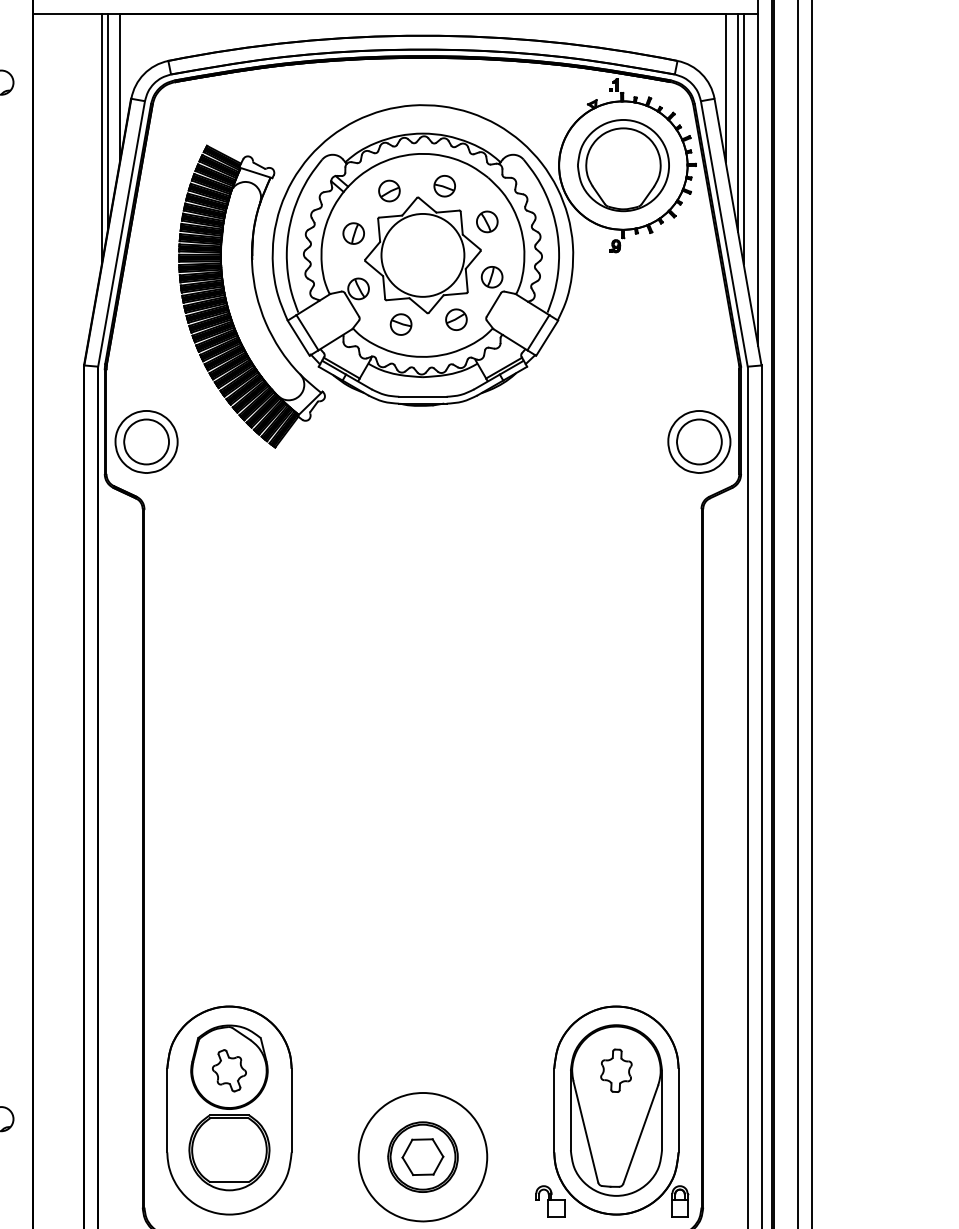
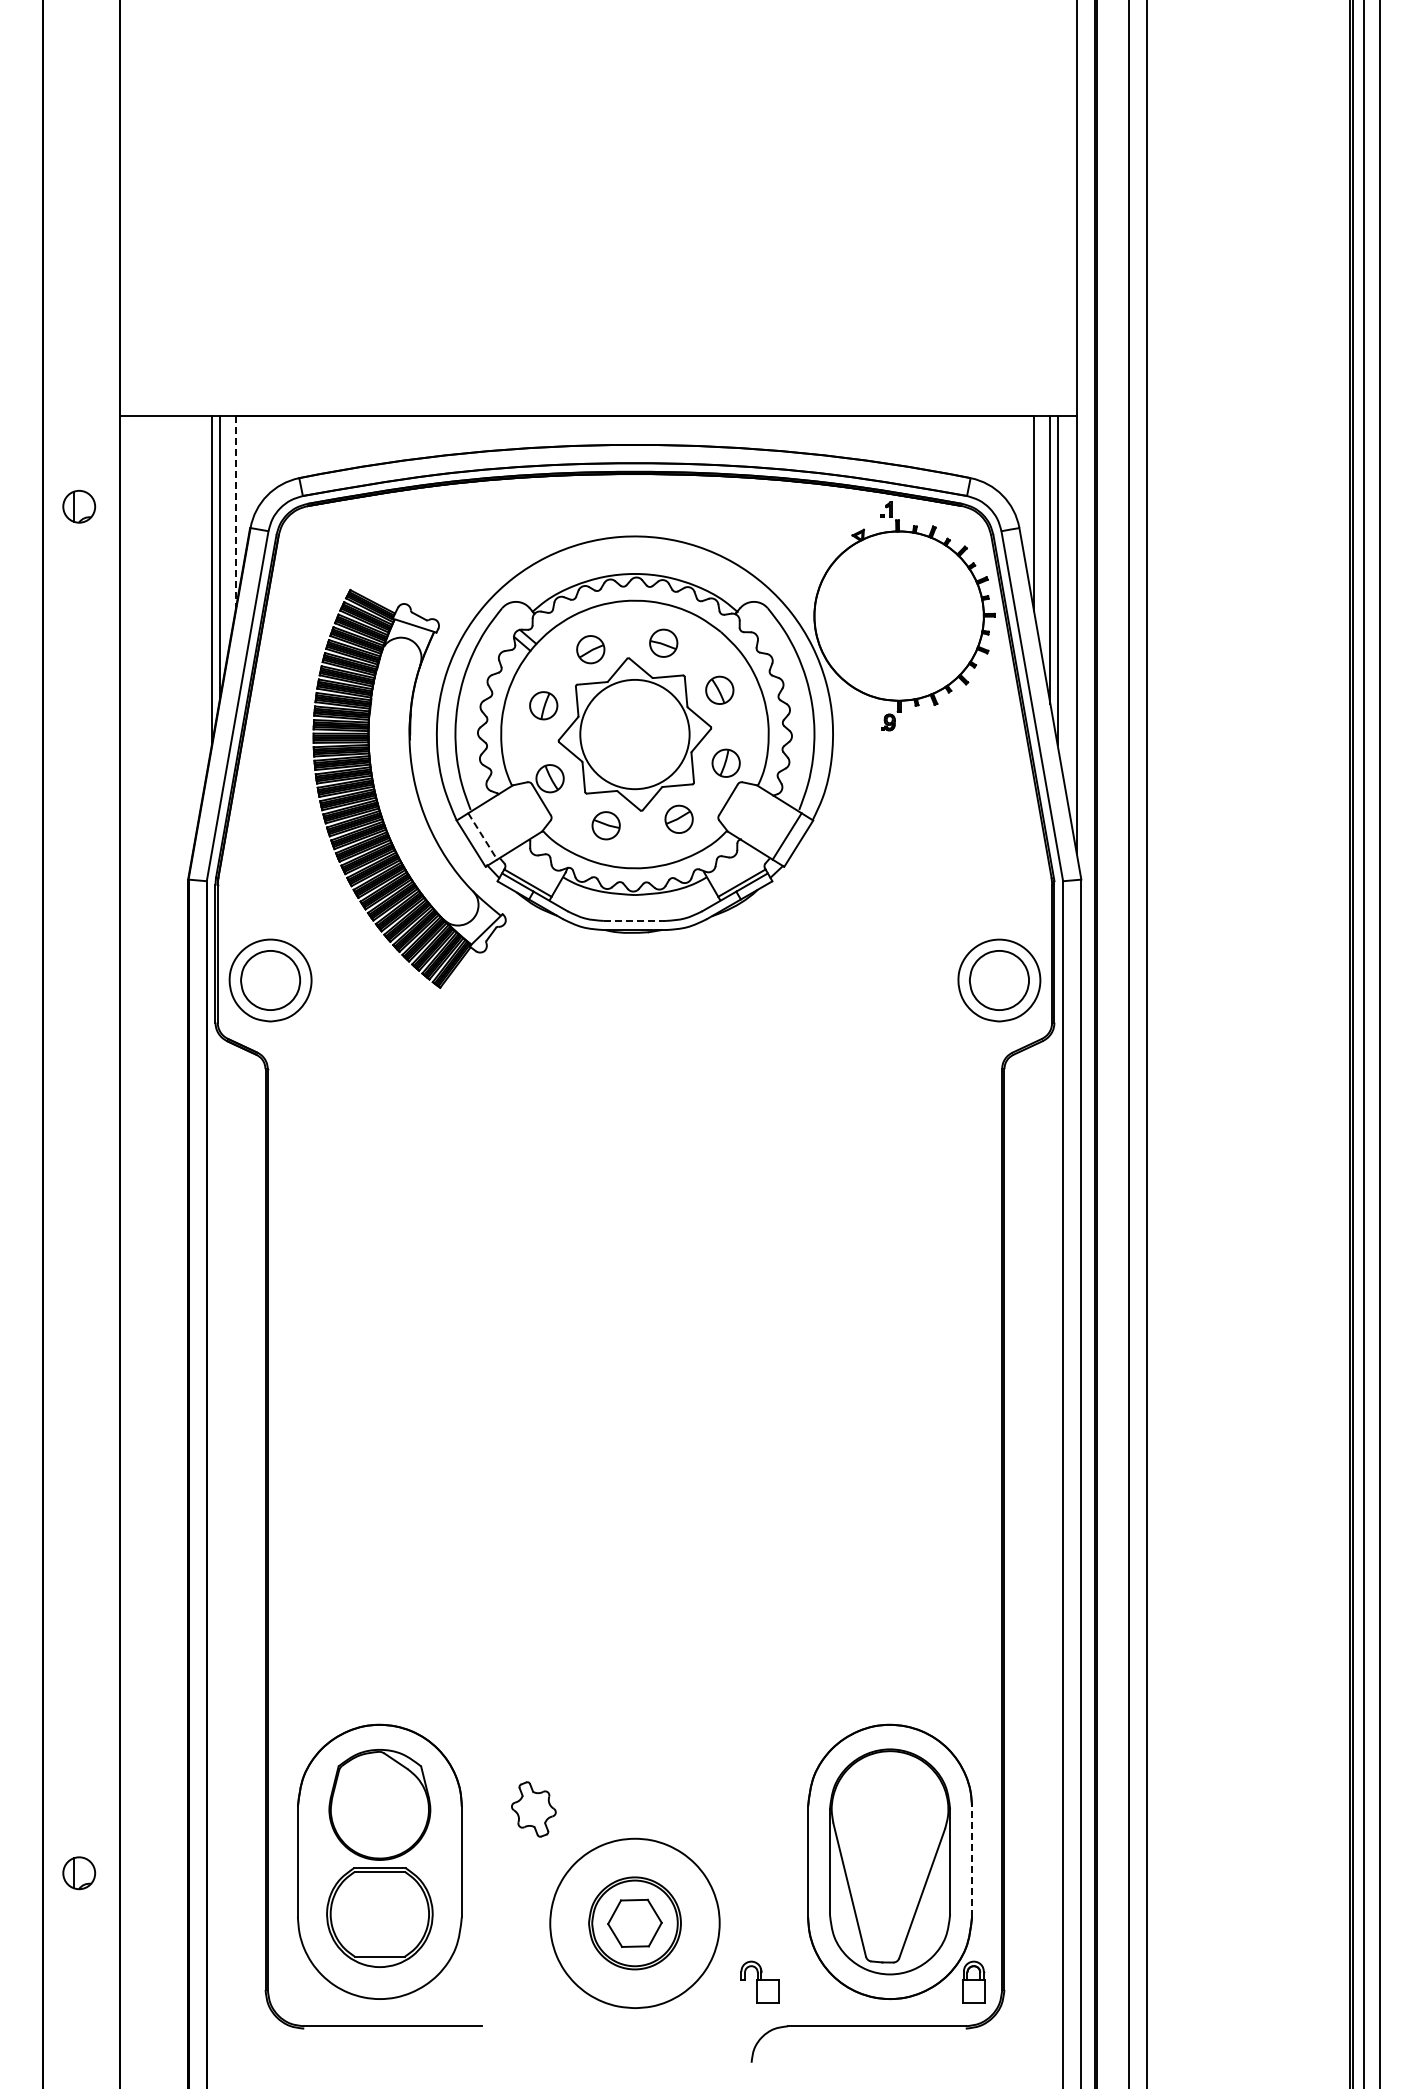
line: (119, 87) -> (235, 512), solid -> dashed
part: (623, 165) -> (899, 616), removed
line: (308, 332) -> (483, 836), solid -> dashed
line: (423, 396) -> (635, 920), solid -> dashed
part: (229, 1070) -> (533, 1809), moved
part: (616, 1070) -> (890, 1809), removed
line: (678, 1110) -> (972, 1861), solid -> dashed
part: (550, 1201) -> (759, 1981), moved

